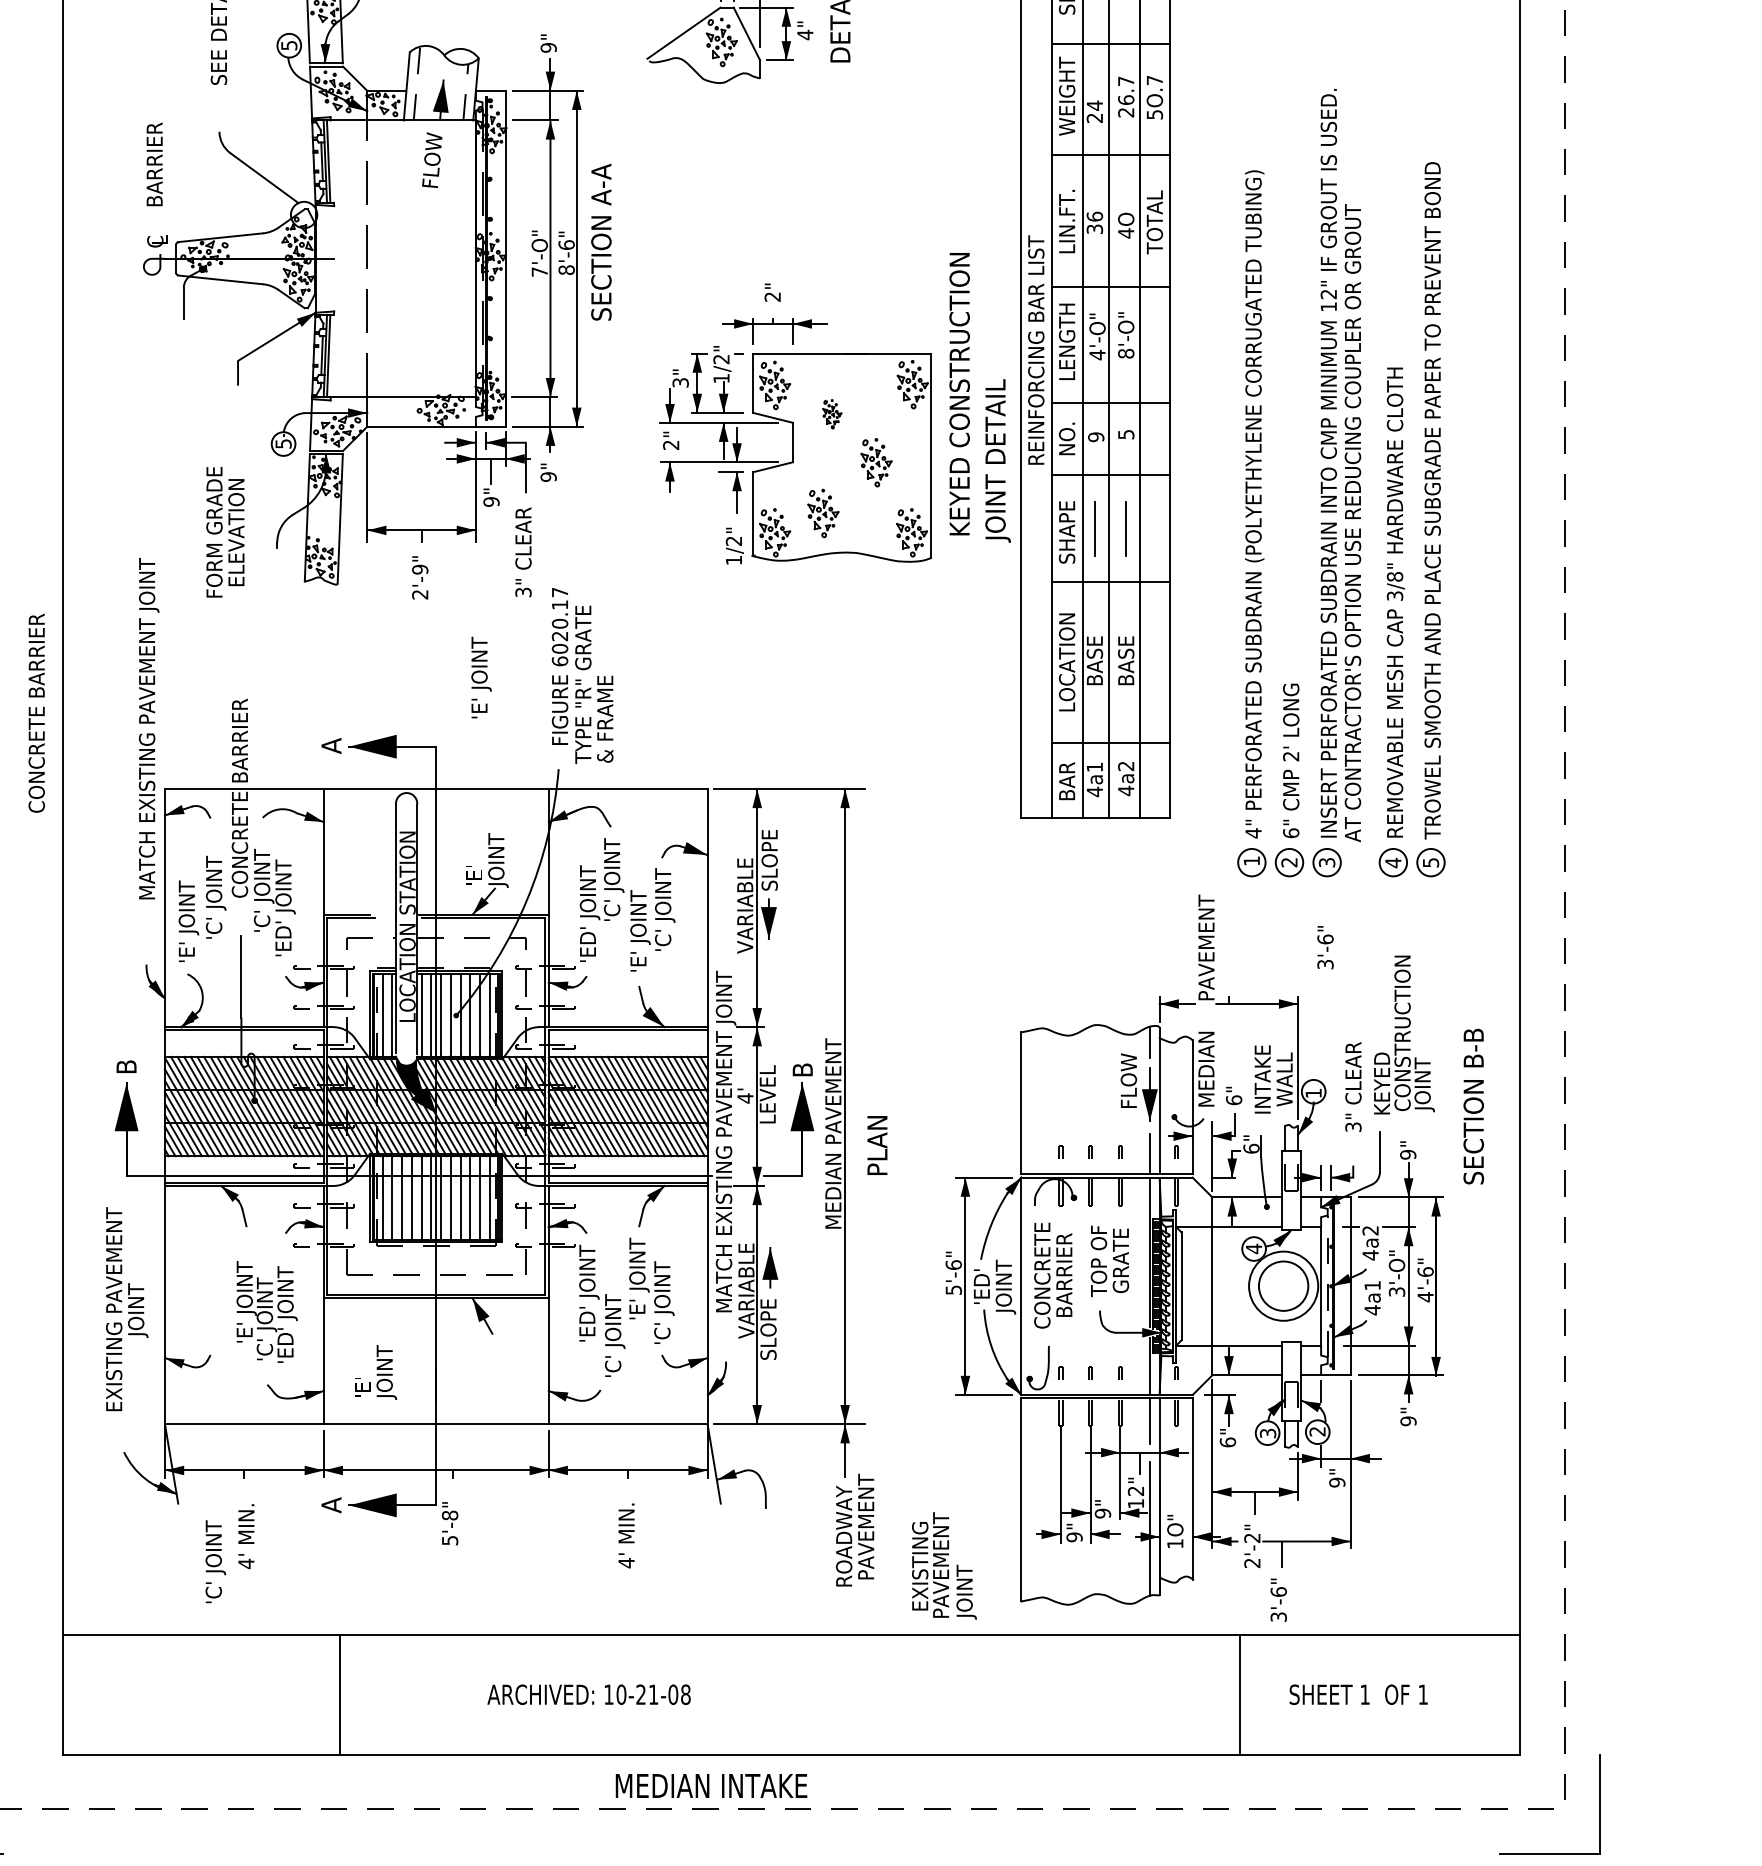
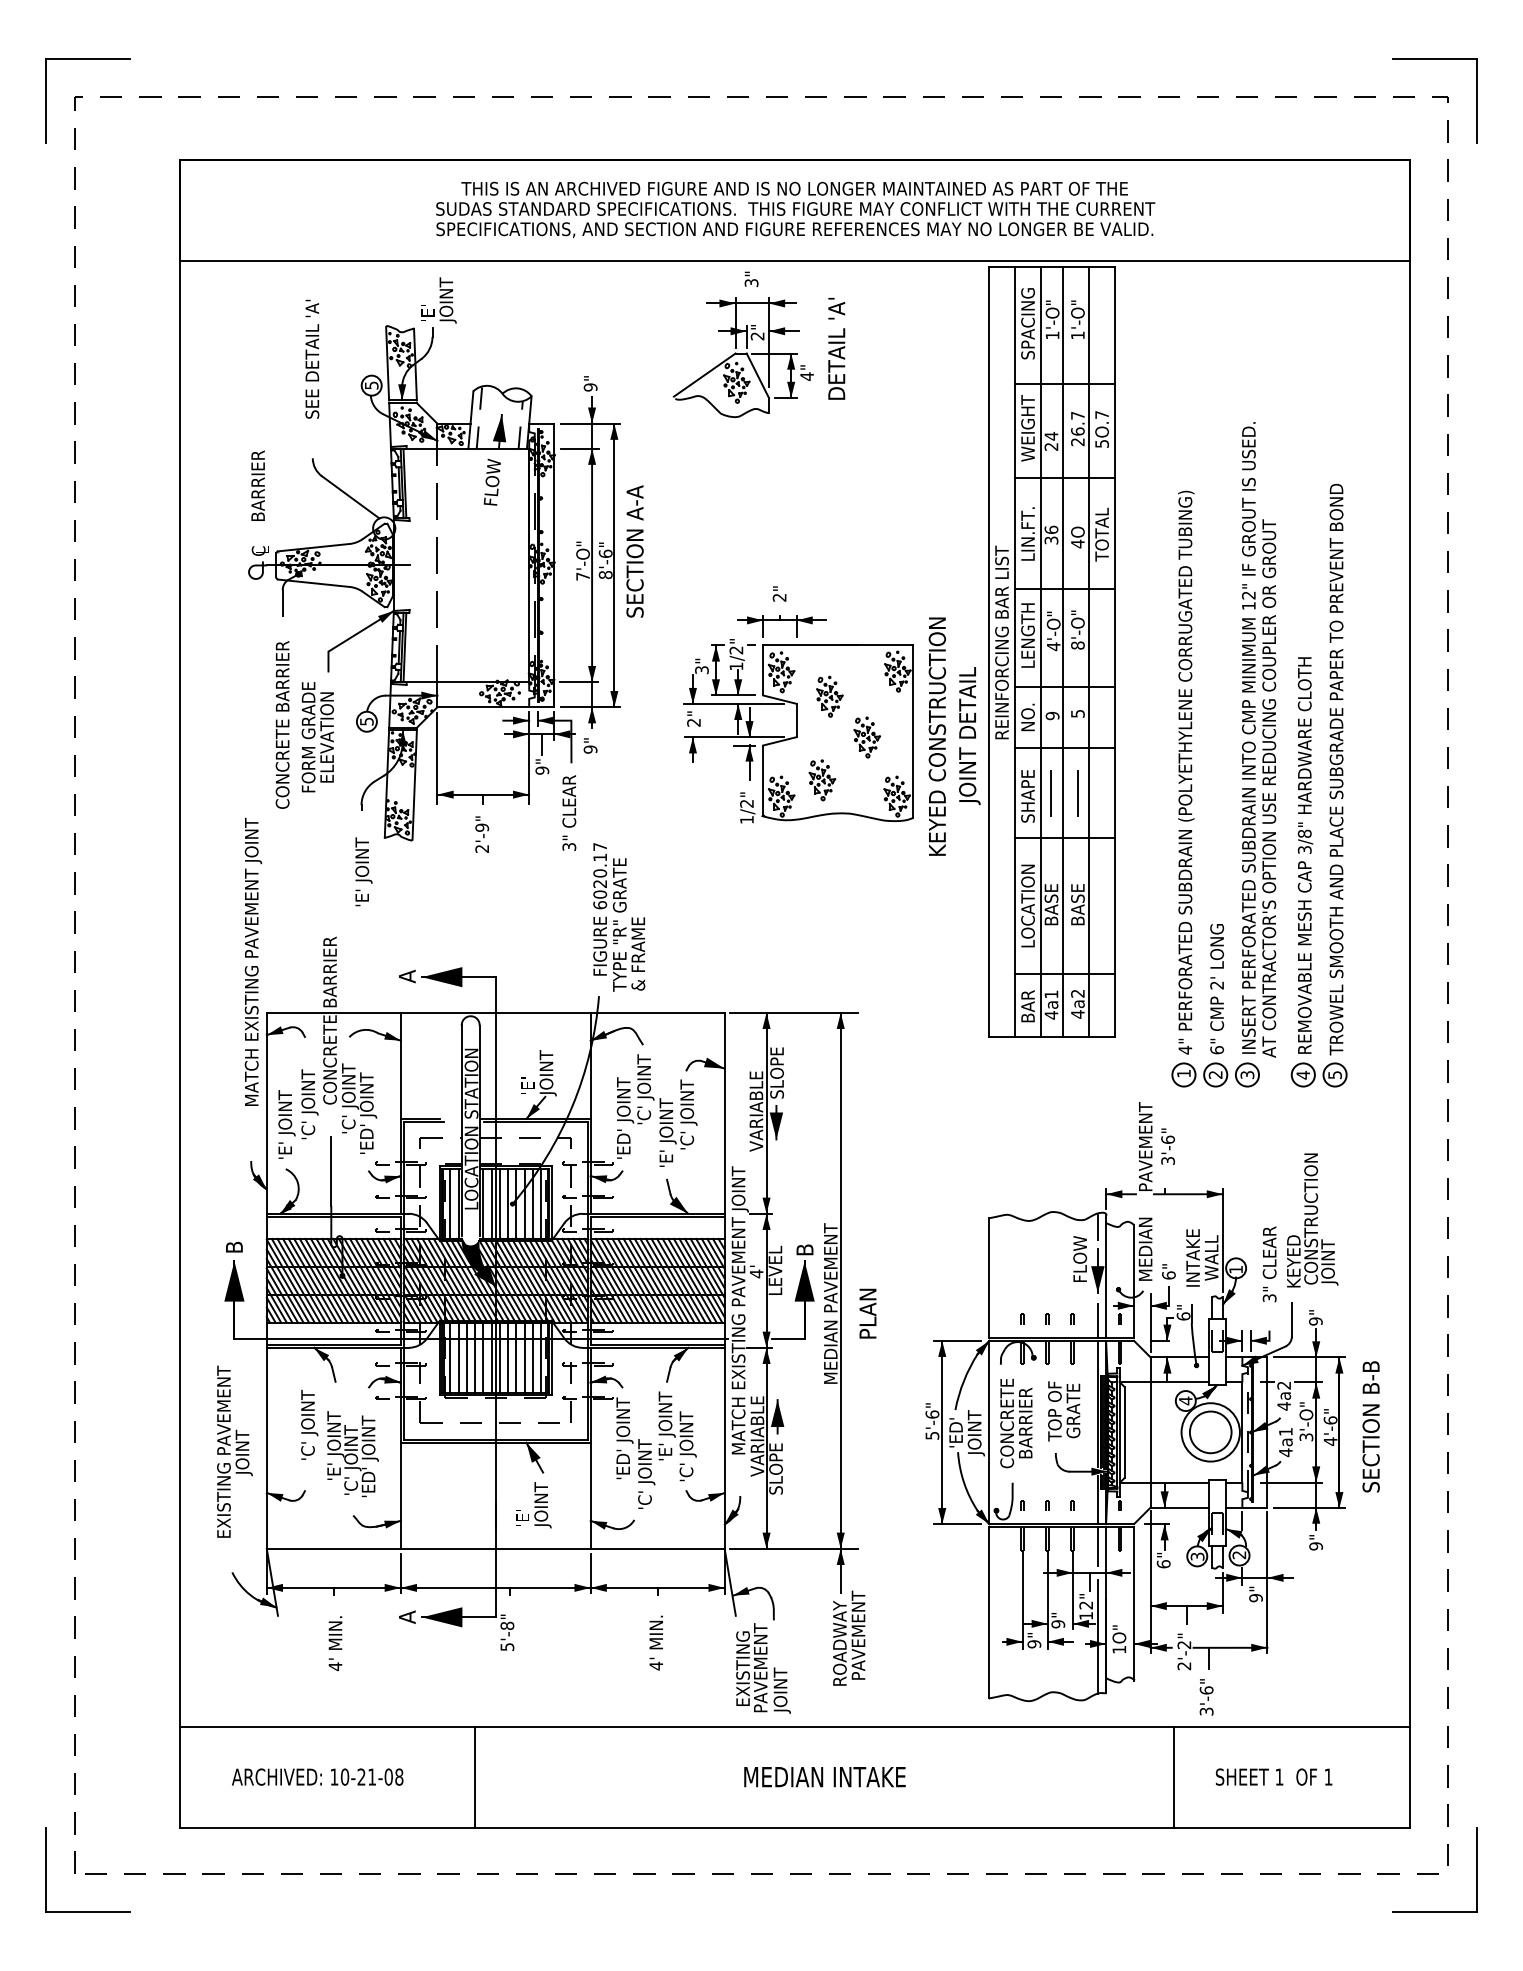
text: (959, 393) -> (937, 736), moved
part: (831, 414) -> (829, 696), size x1.67
text: (225, 532) -> (317, 737), moved
text: (481, 677) -> (363, 871), moved
text: (36, 712) -> (282, 724), moved
text: (1324, 947) -> (1167, 1146), moved
text: (1472, 1106) -> (1370, 1426), moved
text: (375, 1372) -> (533, 1505), moved
text: (215, 1561) -> (309, 1424), moved
text: (944, 1566) -> (763, 1668), moved
line: (340, 1694) -> (475, 1776), moved
text: (588, 1694) -> (317, 1776), moved
text: (710, 1786) -> (824, 1777), moved

